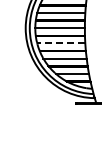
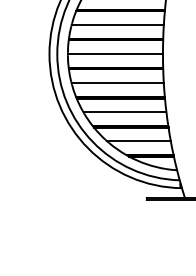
line: (60, 43) -> (116, 83), dashed -> solid

